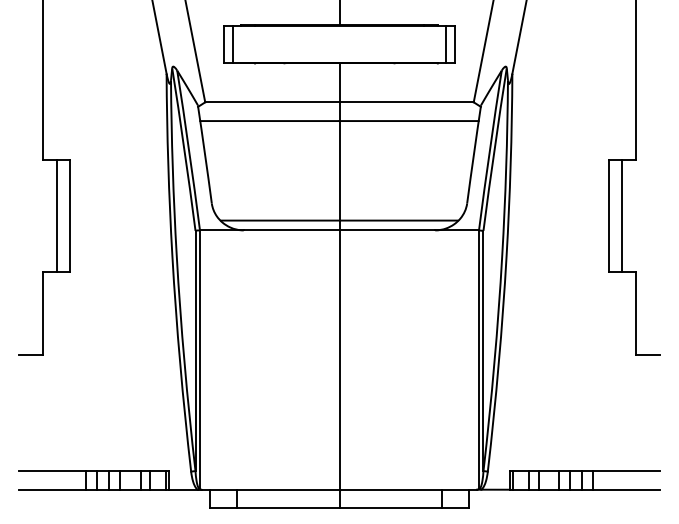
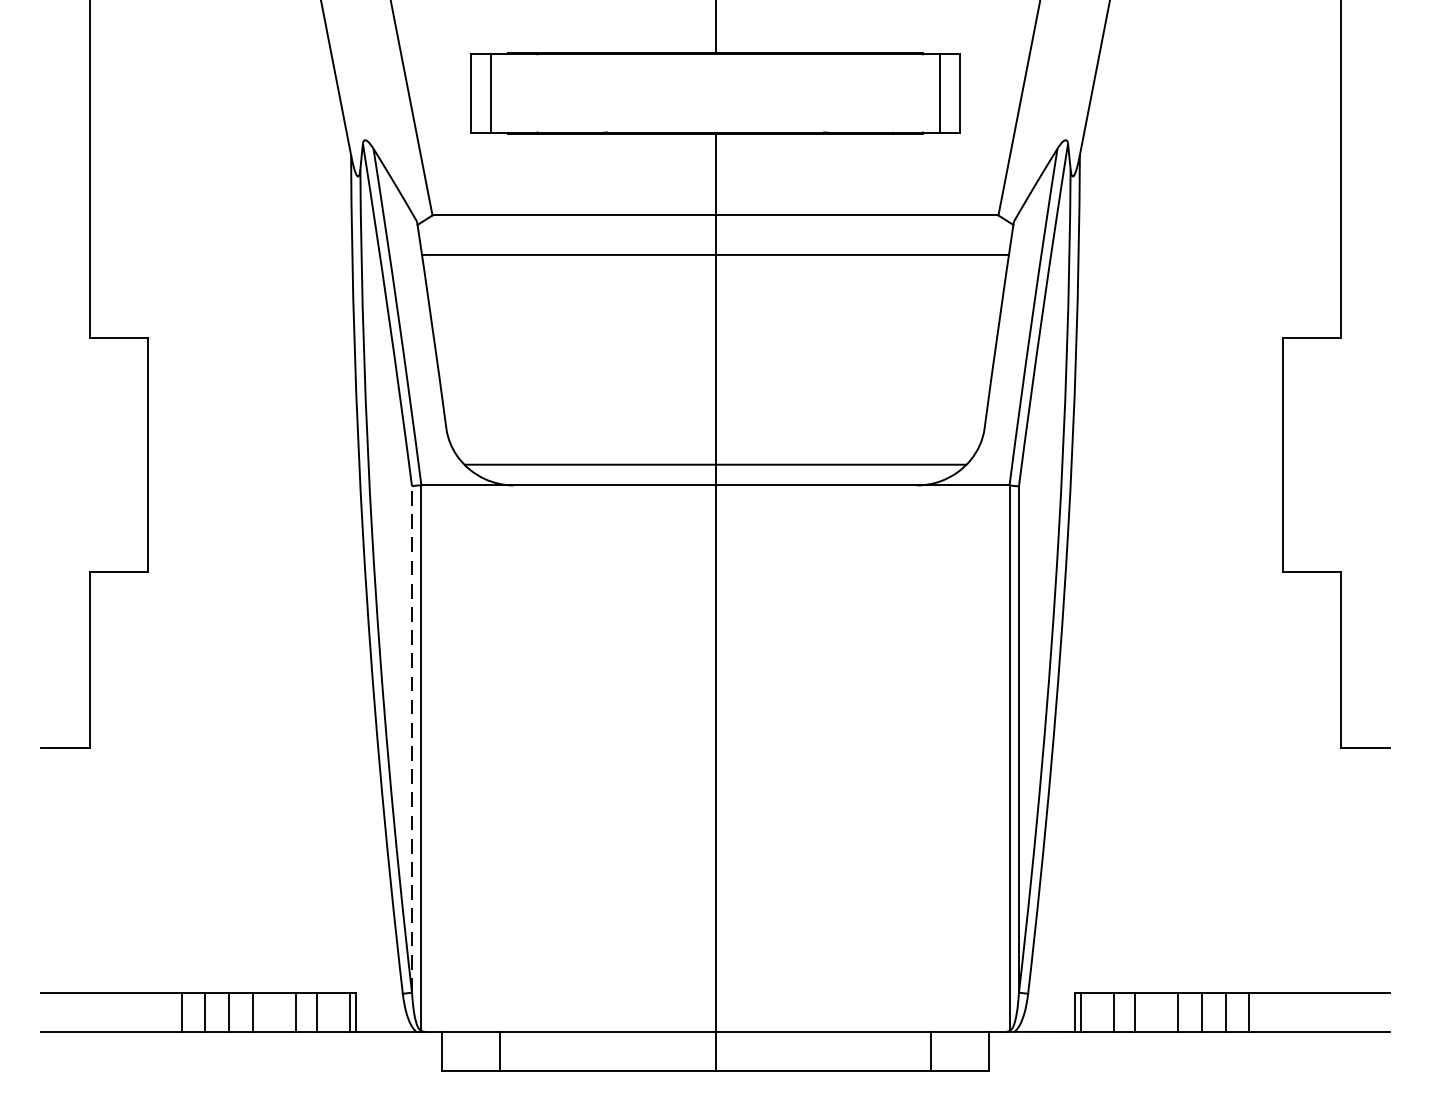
line: (56, 215) -> (119, 453), removed
line: (622, 215) -> (1311, 453), removed
line: (195, 350) -> (411, 738), solid -> dashed

